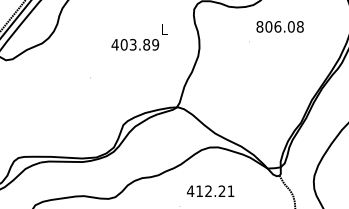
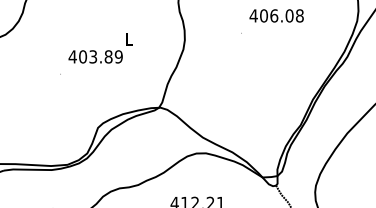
text: (259, 26) -> (253, 15), 806.08 -> 406.08
text: (139, 37) -> (100, 48), moved

